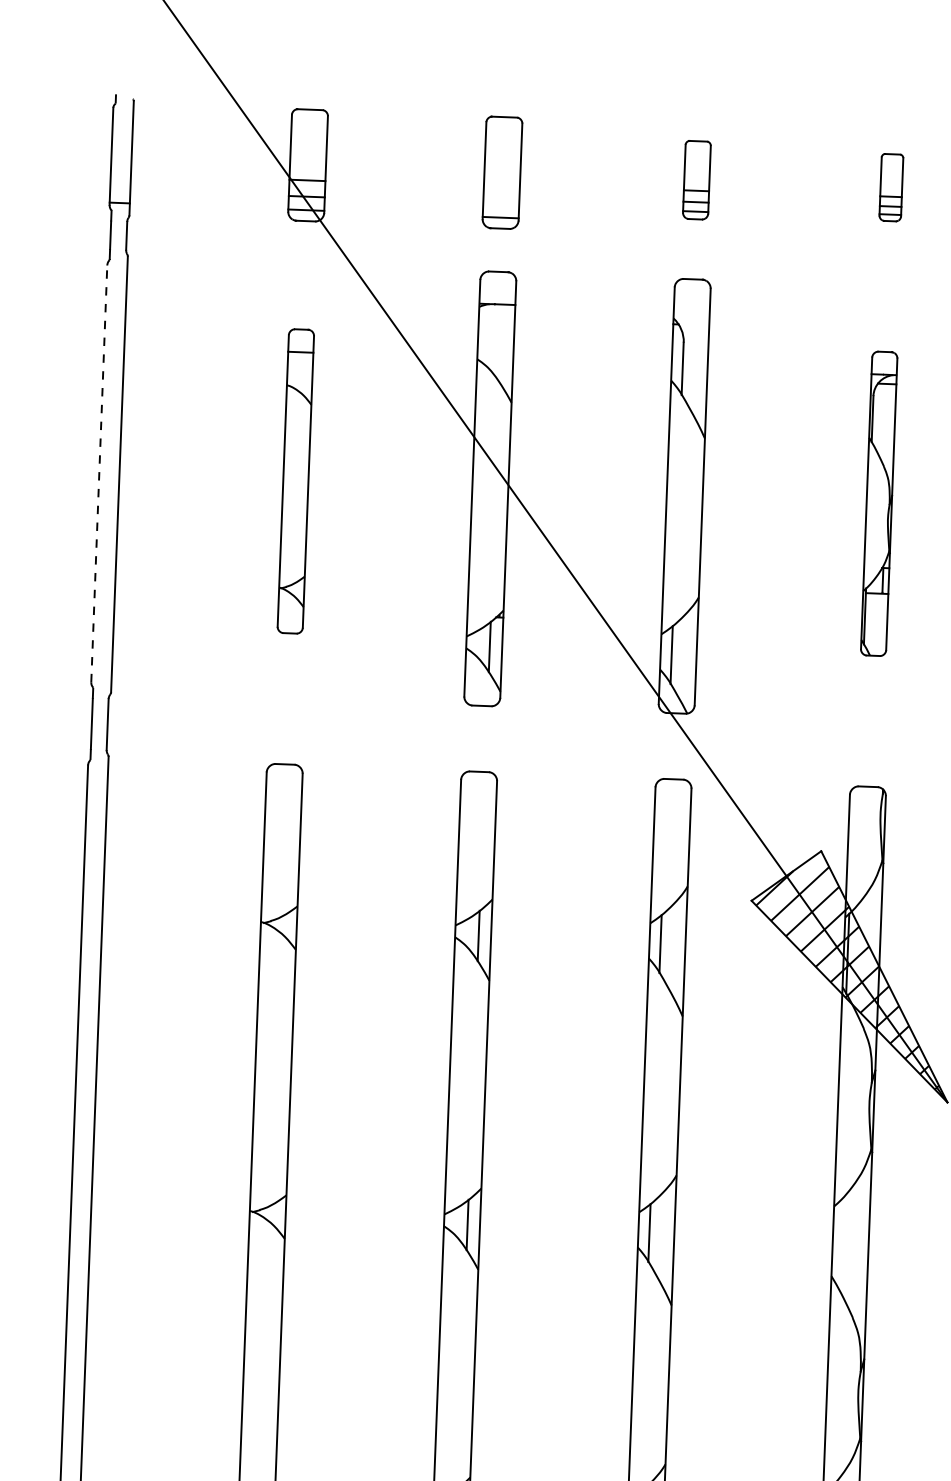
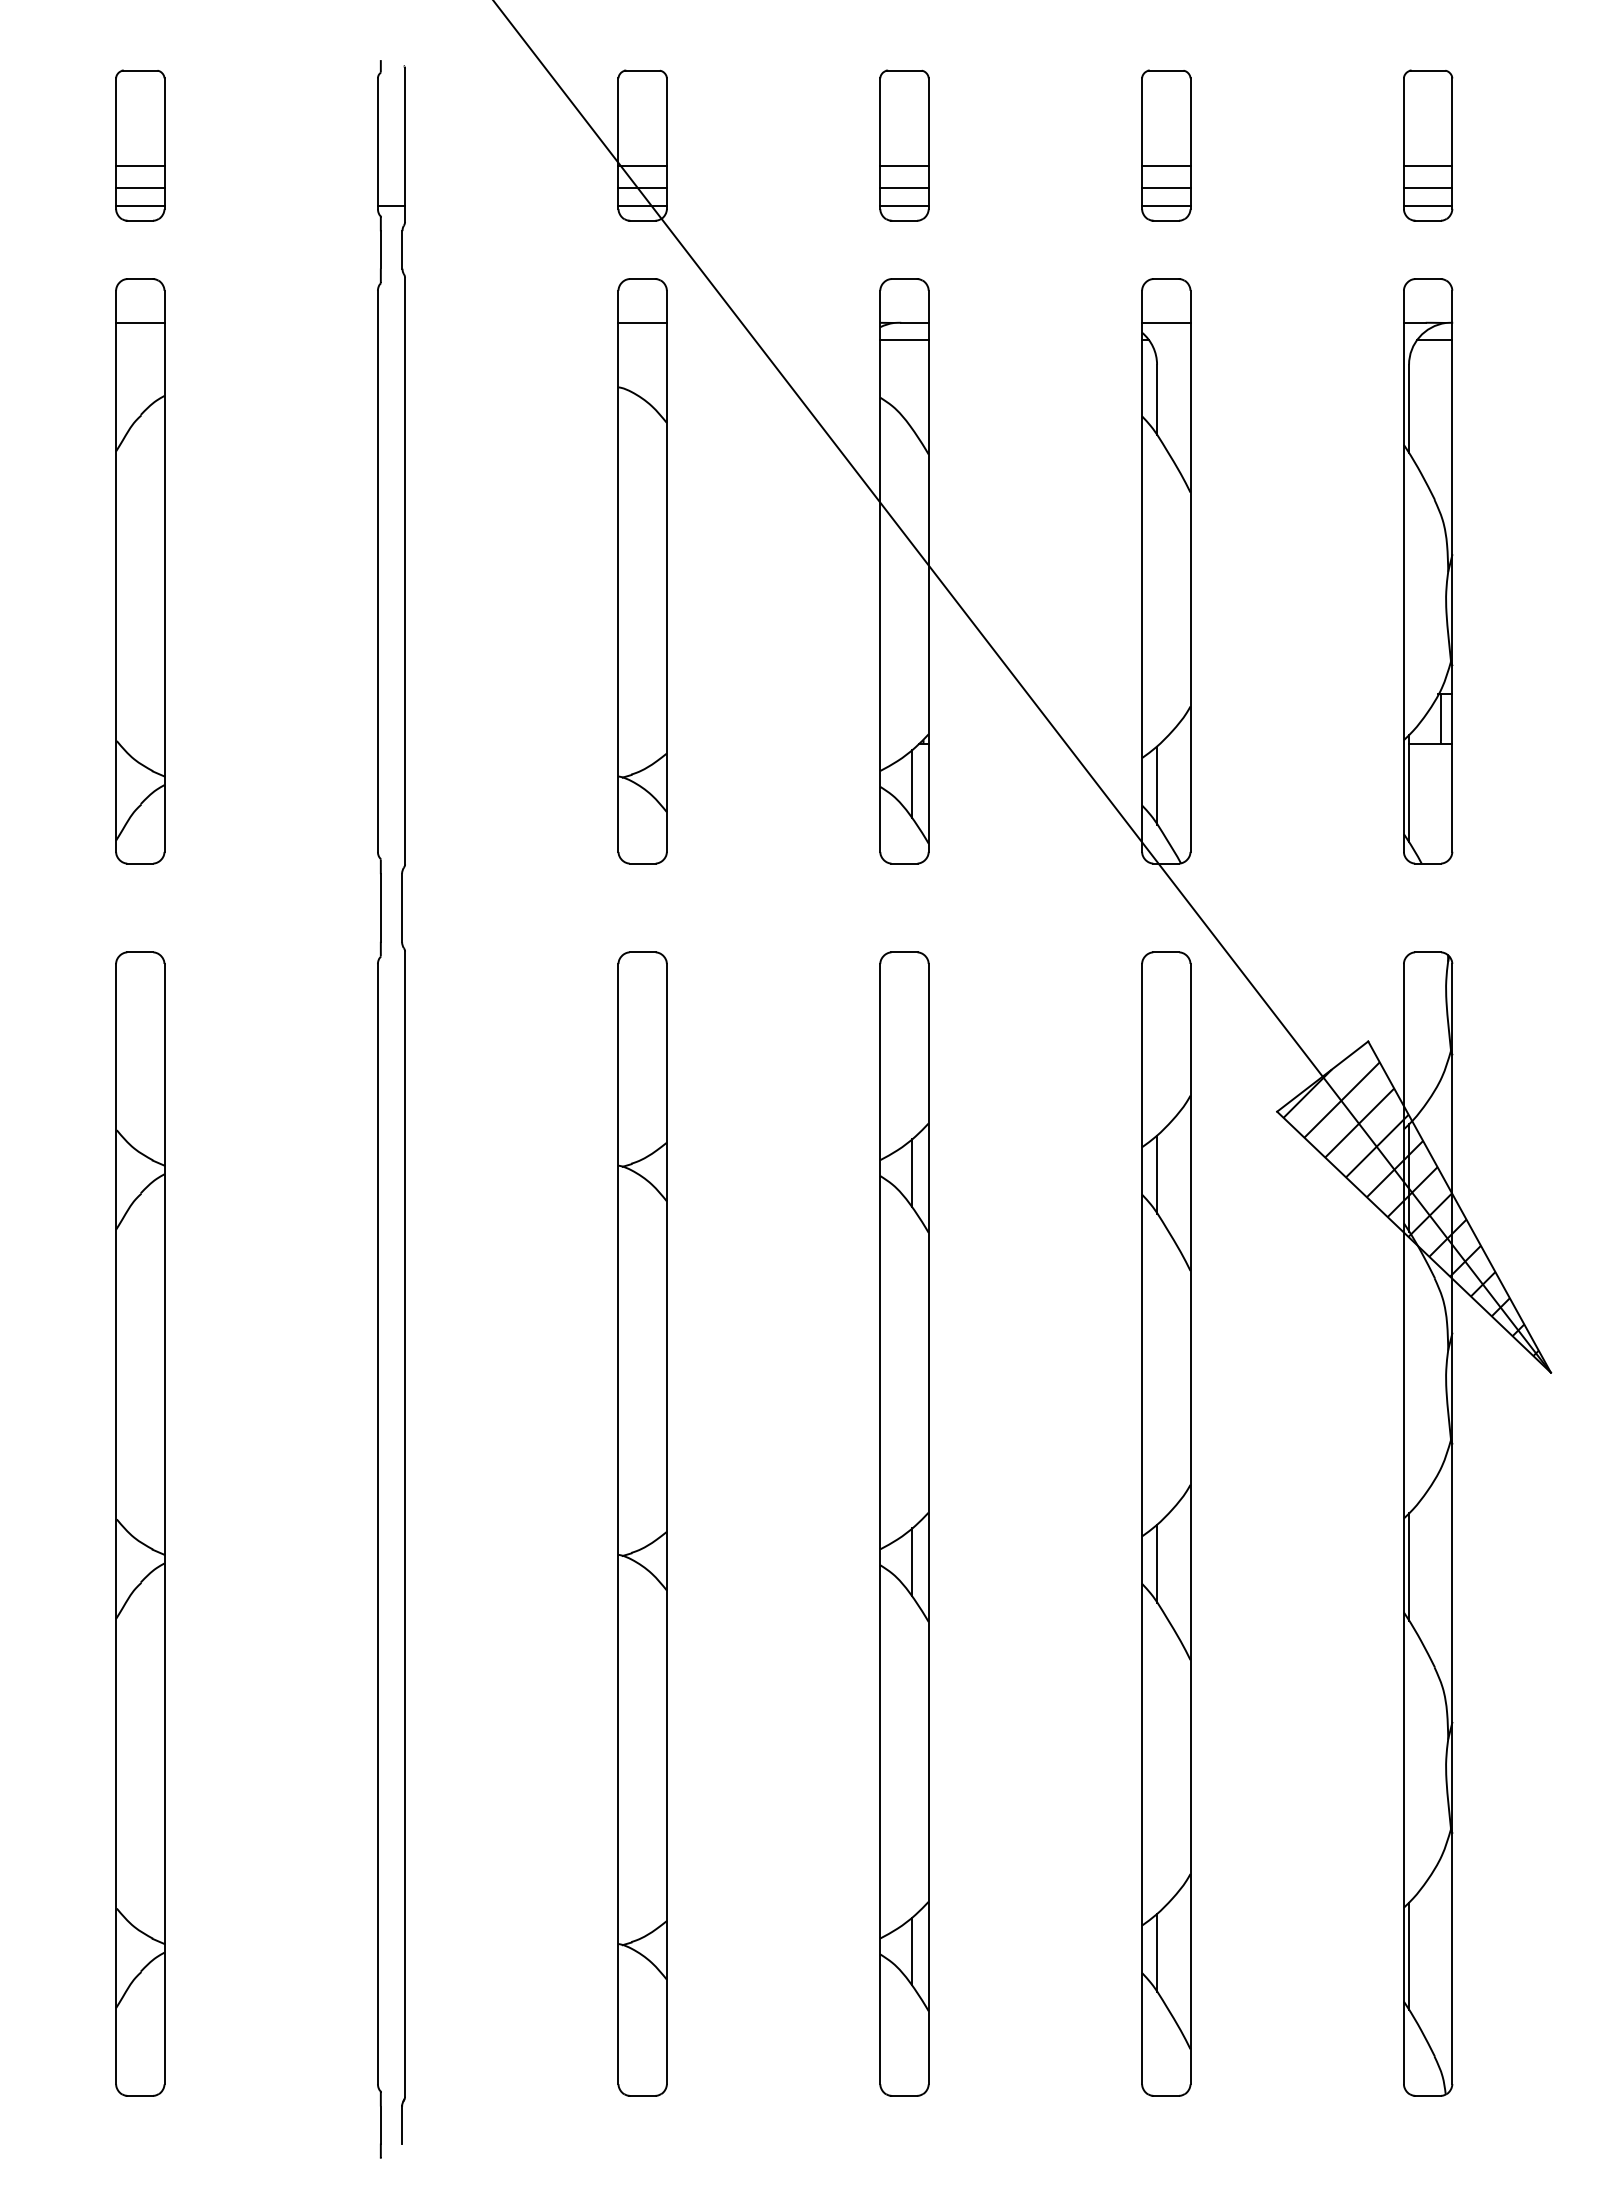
part: (697, 180) -> (1166, 145), size x1.43
line: (501, 187) -> (904, 165), added
part: (891, 187) -> (1428, 145), size x1.67
line: (501, 203) -> (904, 187), added
line: (691, 311) -> (1166, 322), added
line: (496, 317) -> (904, 340), added
line: (98, 473) -> (377, 571), dashed -> solid
part: (295, 481) -> (642, 571), size x1.43
part: (879, 503) -> (1428, 571), size x1.43
line: (836, 1242) -> (1409, 1566), added

